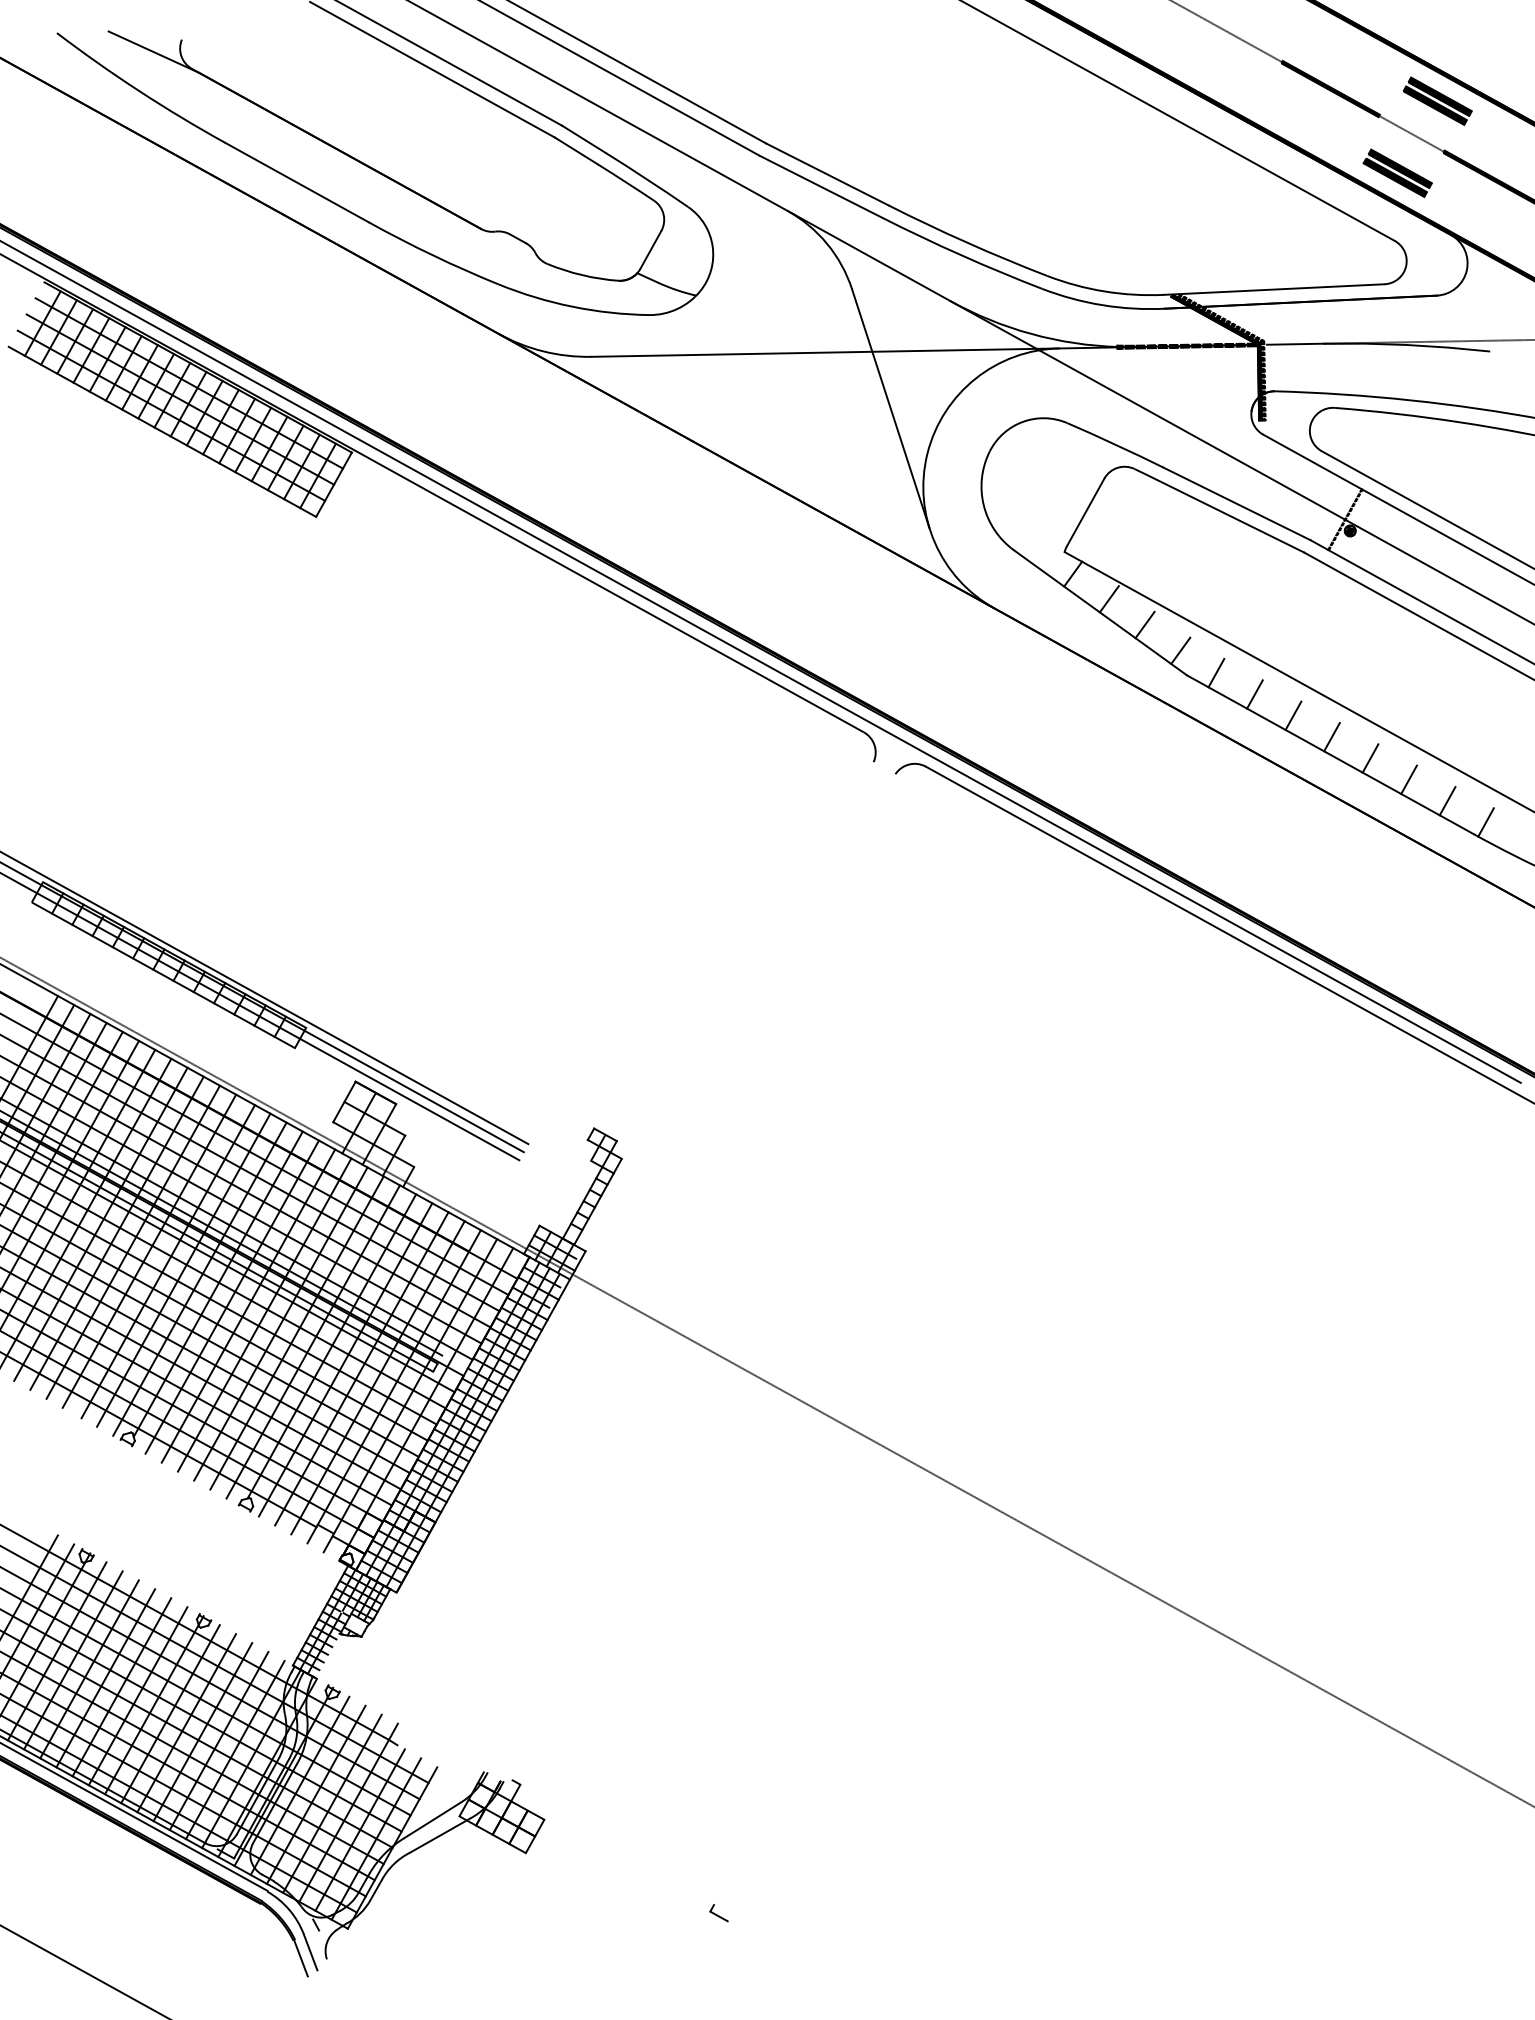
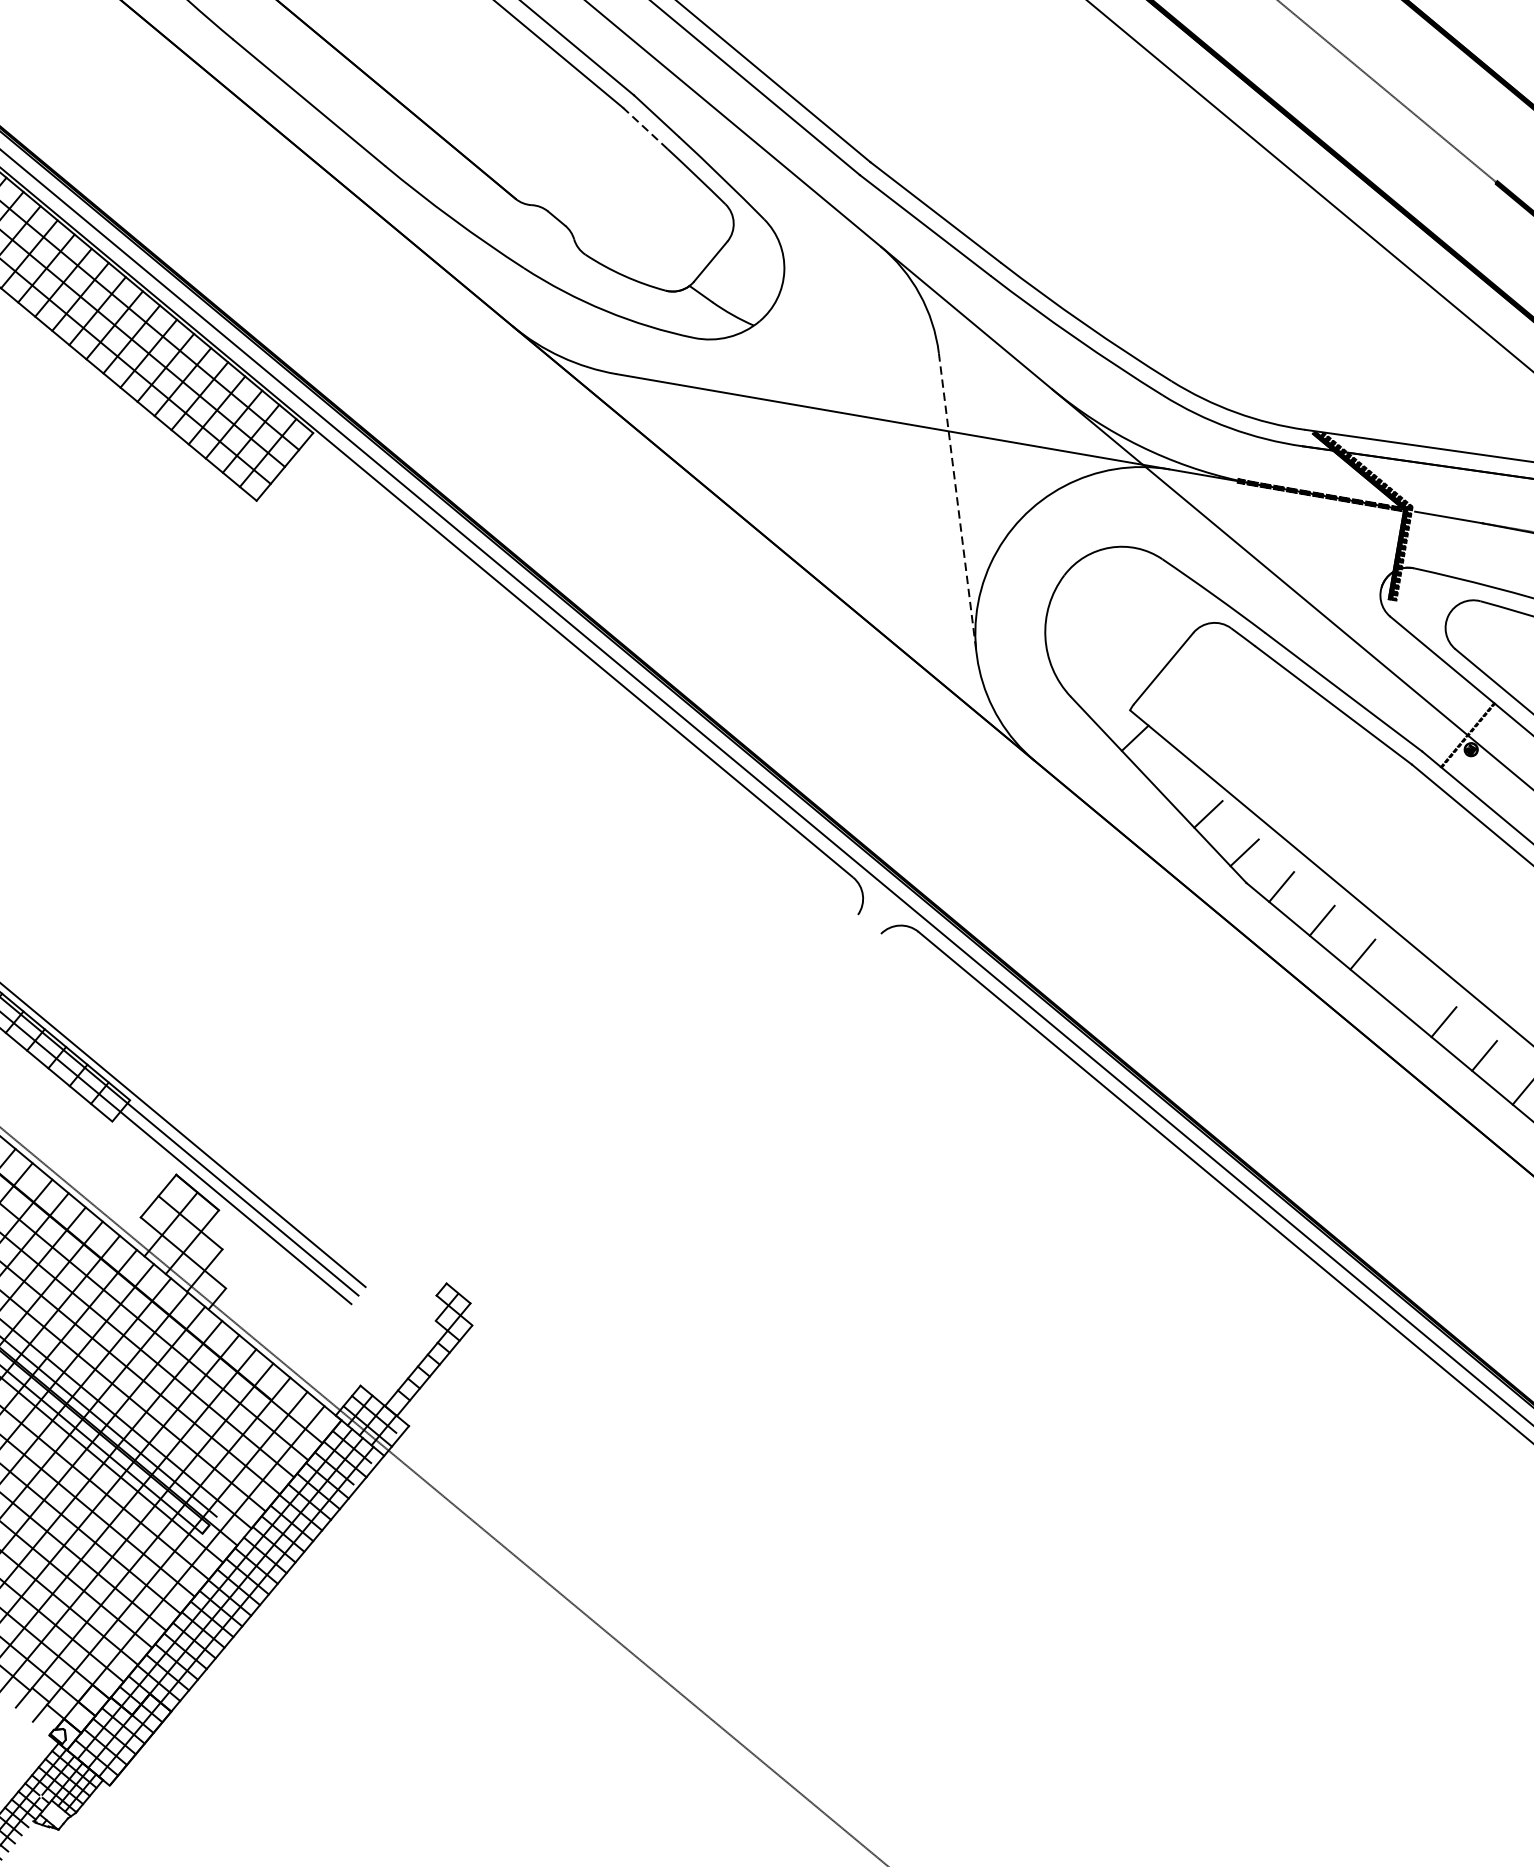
line: (576, 150) -> (645, 127), solid -> dashed
line: (890, 409) -> (957, 503), solid -> dashed
line: (1108, 599) -> (1171, 776), removed
line: (1331, 736) -> (1402, 987), removed

